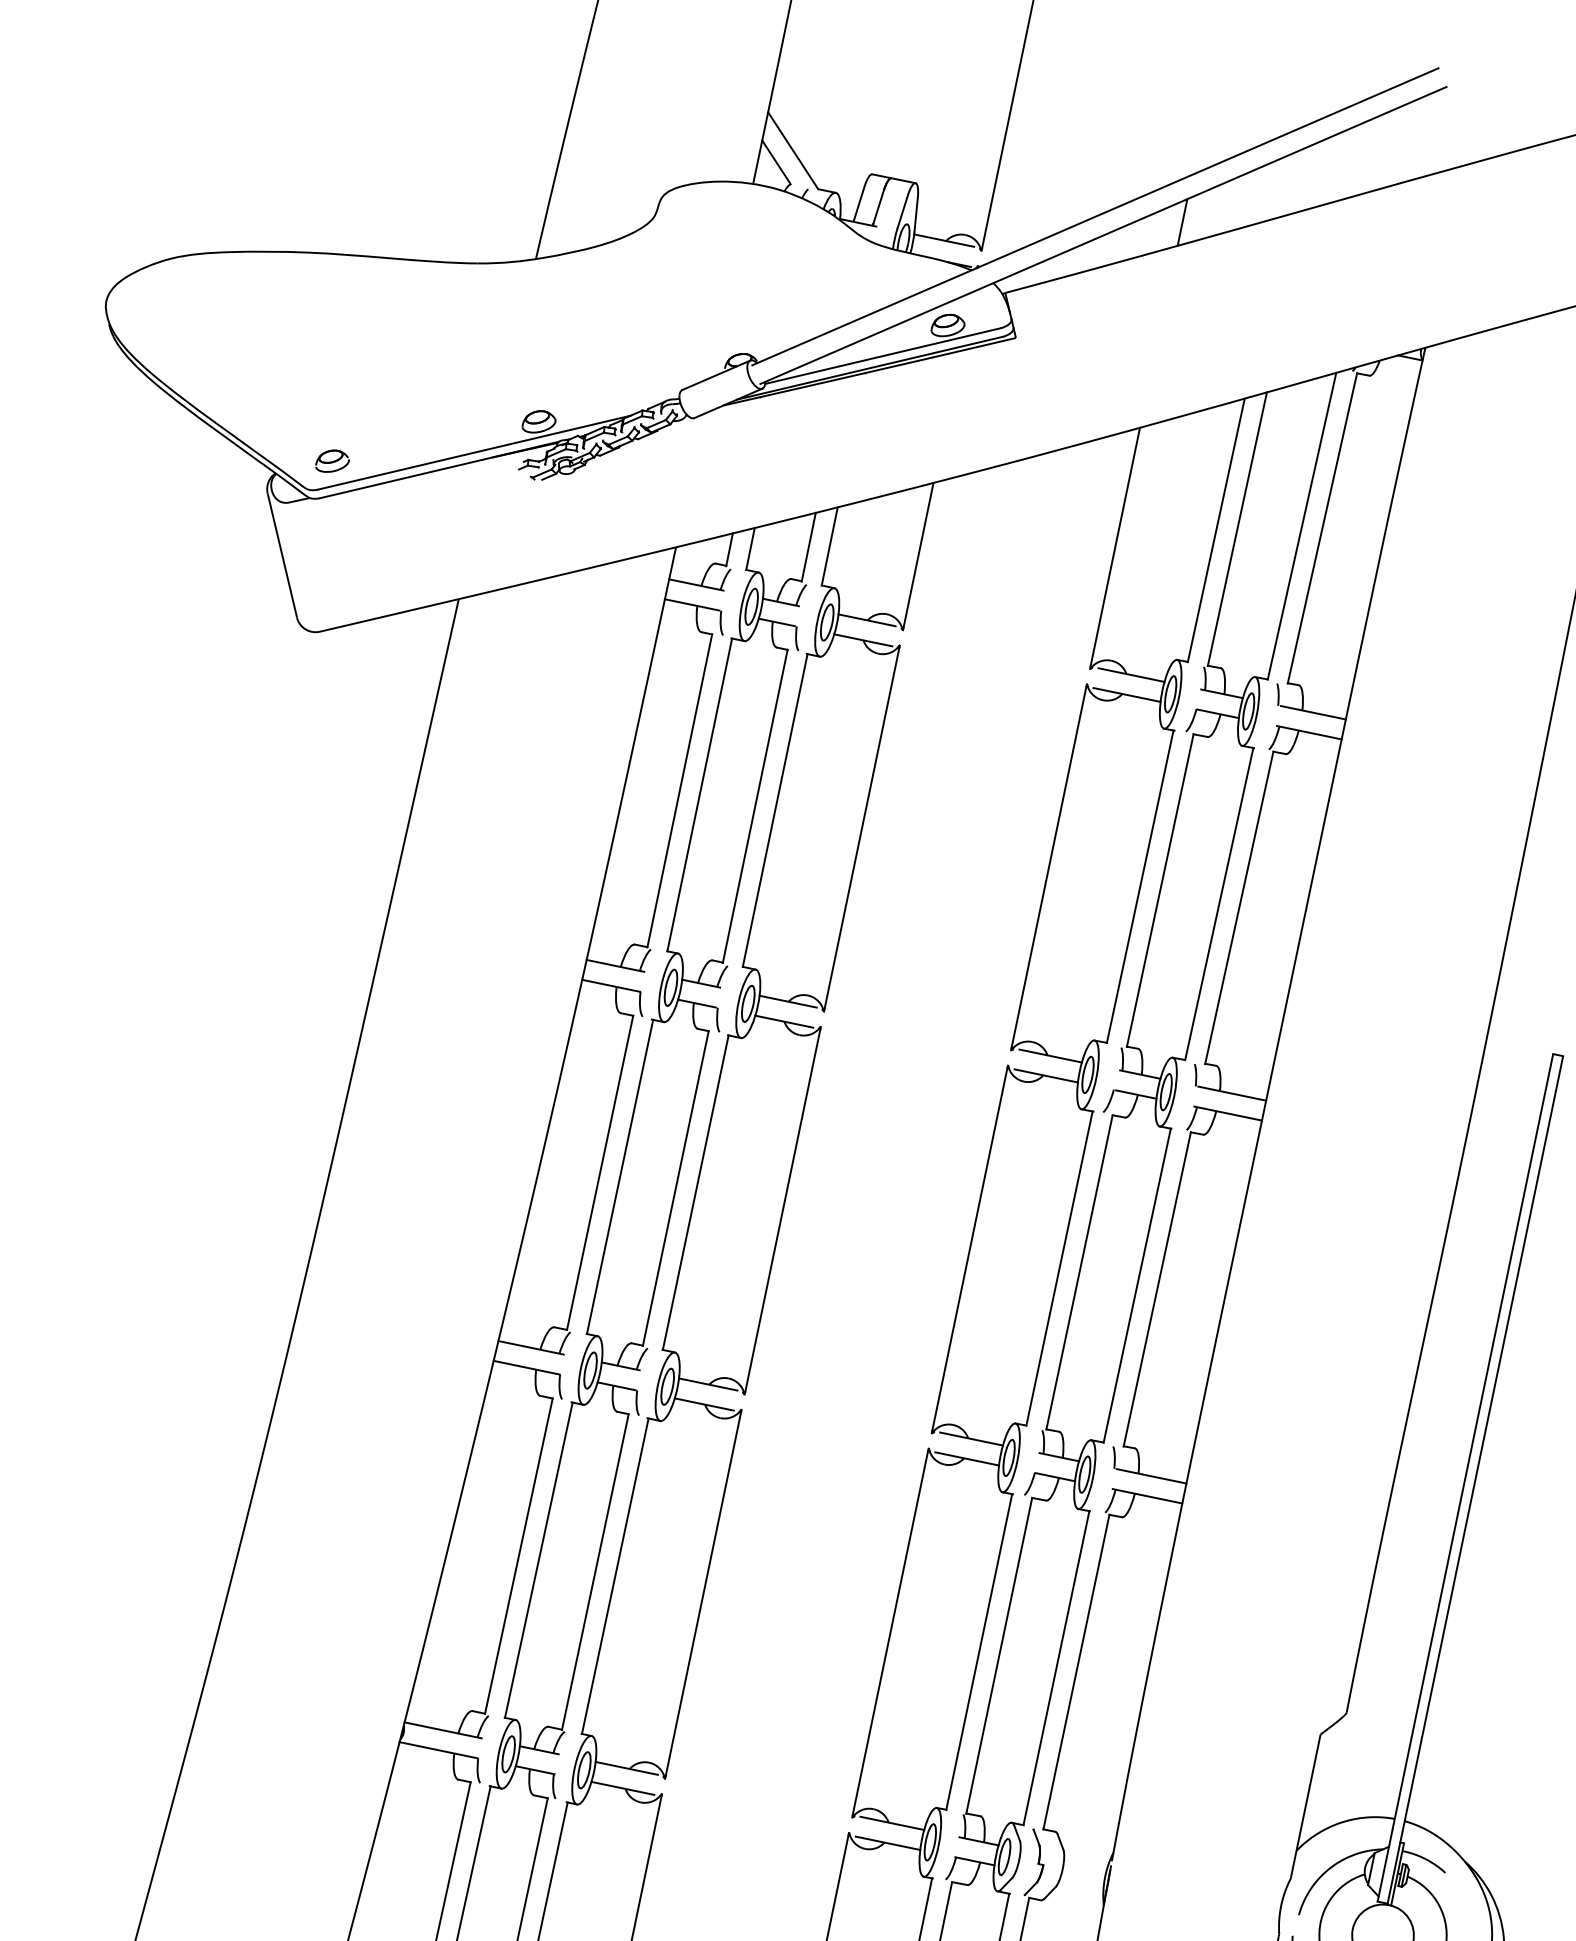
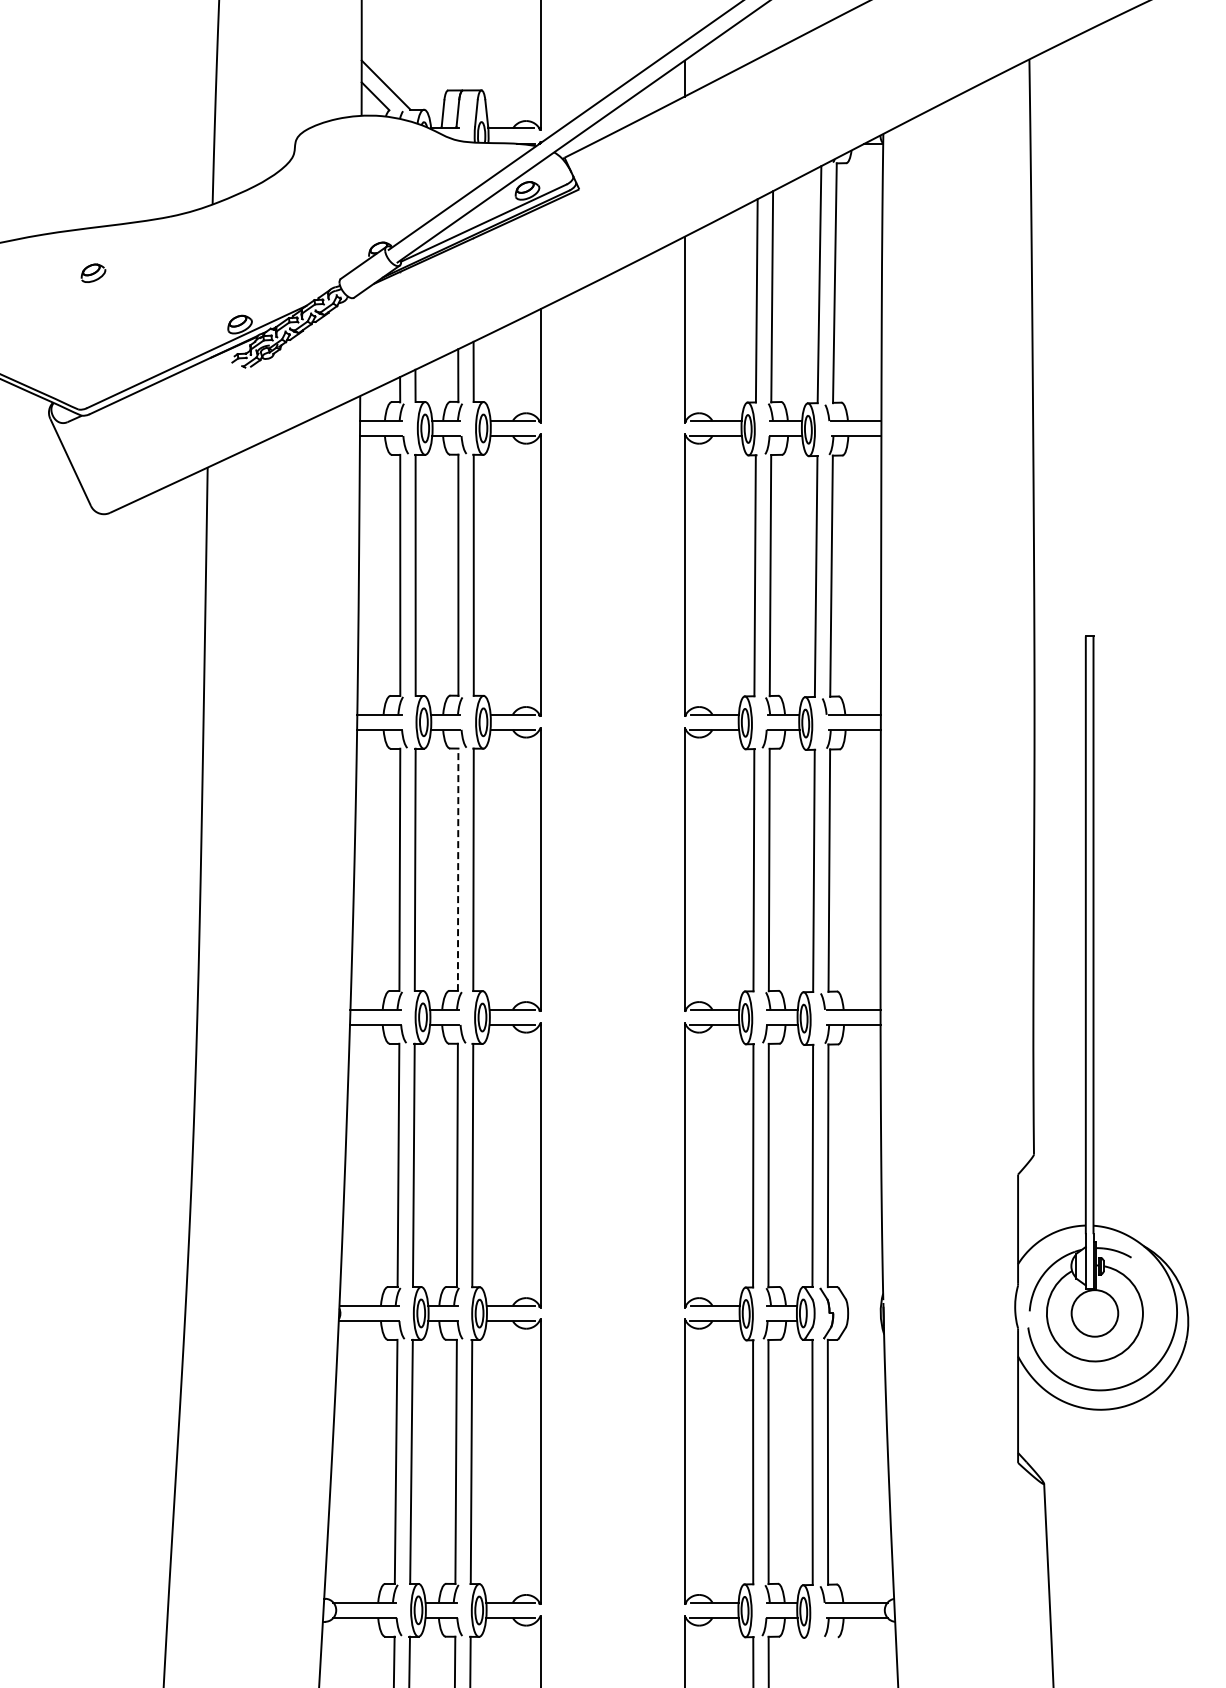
part: (332, 460) -> (93, 272), moved
line: (676, 1188) -> (458, 869), solid -> dashed

